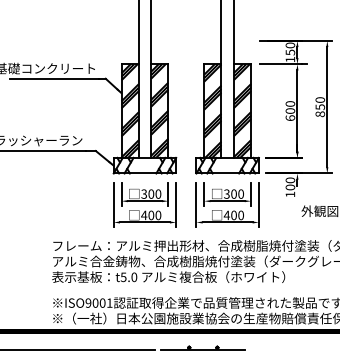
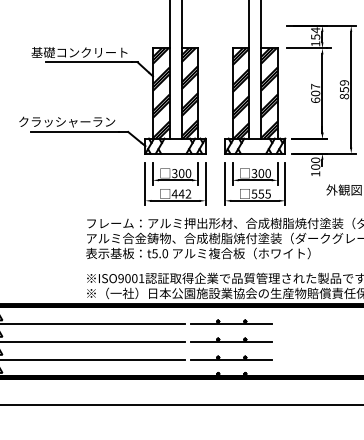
text: (290, 45) -> (315, 30), 150 -> 154
text: (320, 99) -> (344, 82), 850 -> 859
text: (290, 103) -> (315, 86), 600 -> 607
text: (154, 214) -> (184, 193), 400 -> 442
text: (233, 214) -> (260, 193), 400 -> 555

